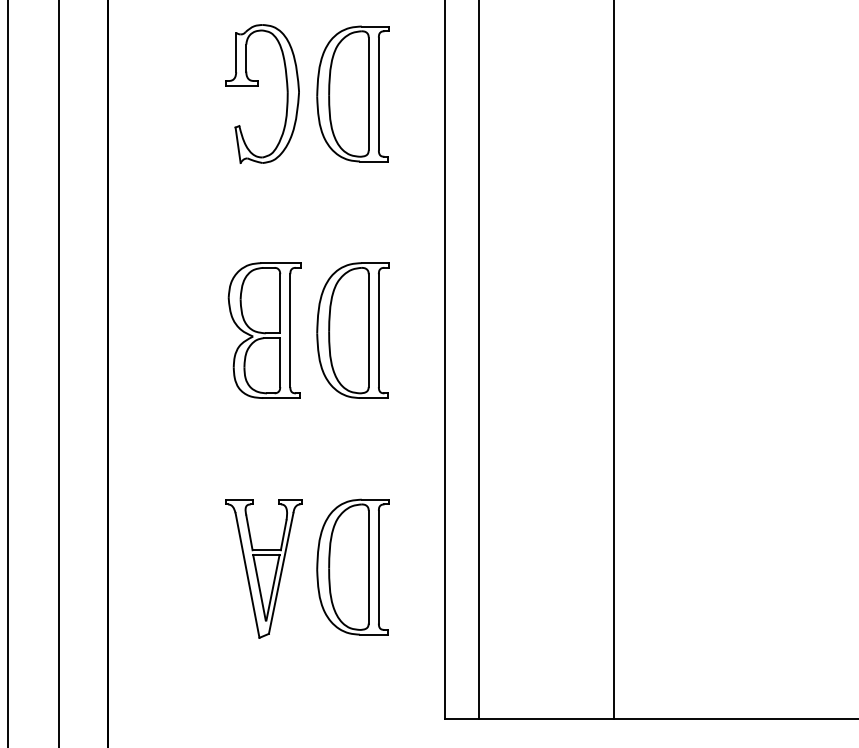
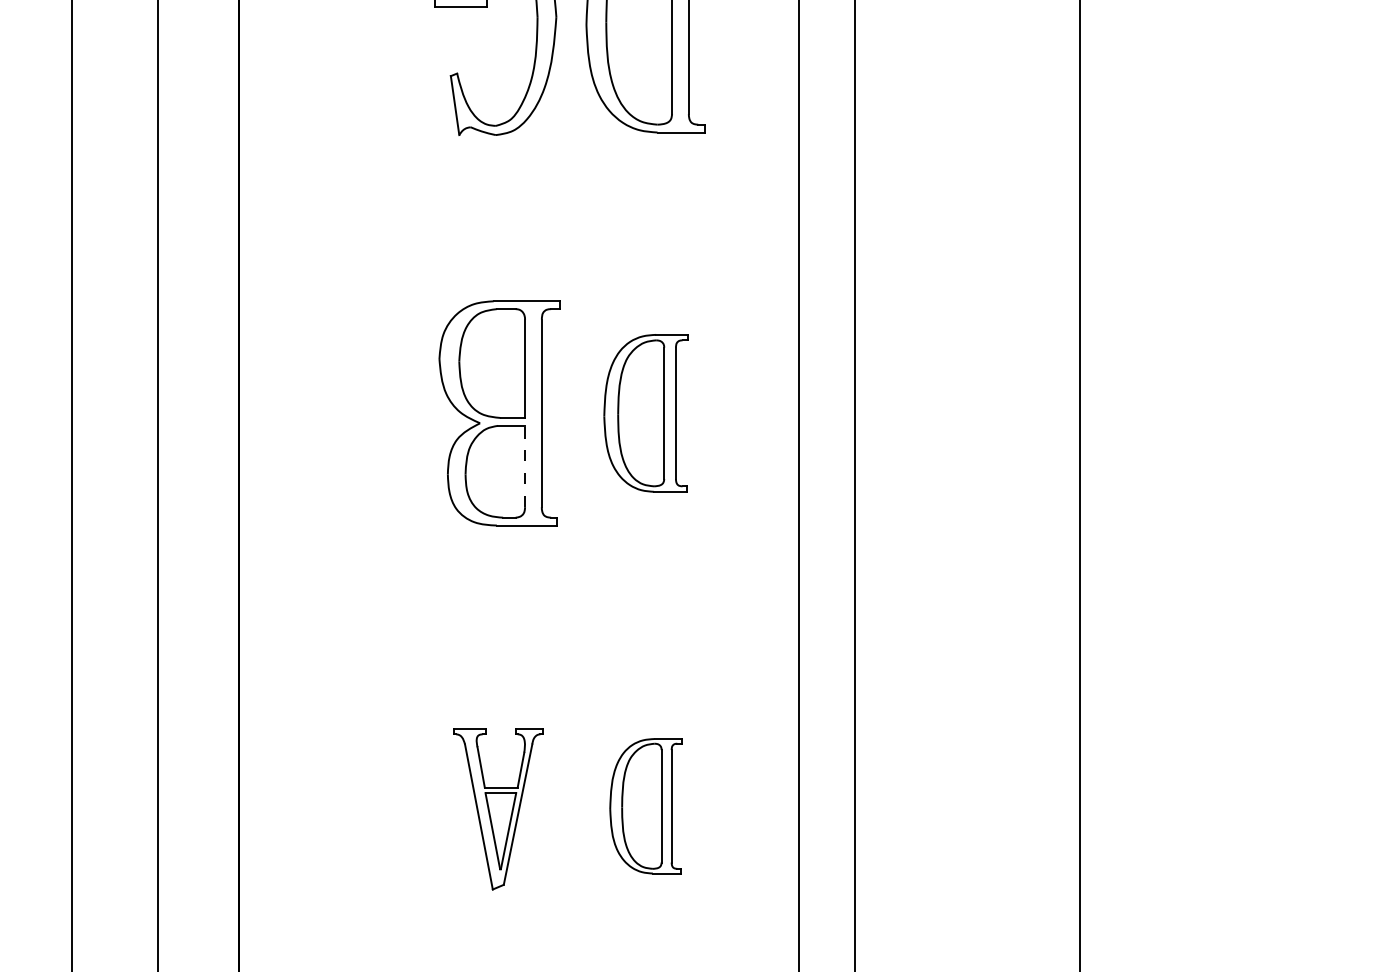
part: (352, 330) -> (645, 413), size x0.7
line: (280, 362) -> (525, 466), solid -> dashed
part: (352, 566) -> (645, 805), size x0.6
part: (263, 568) -> (497, 808), size x0.7

